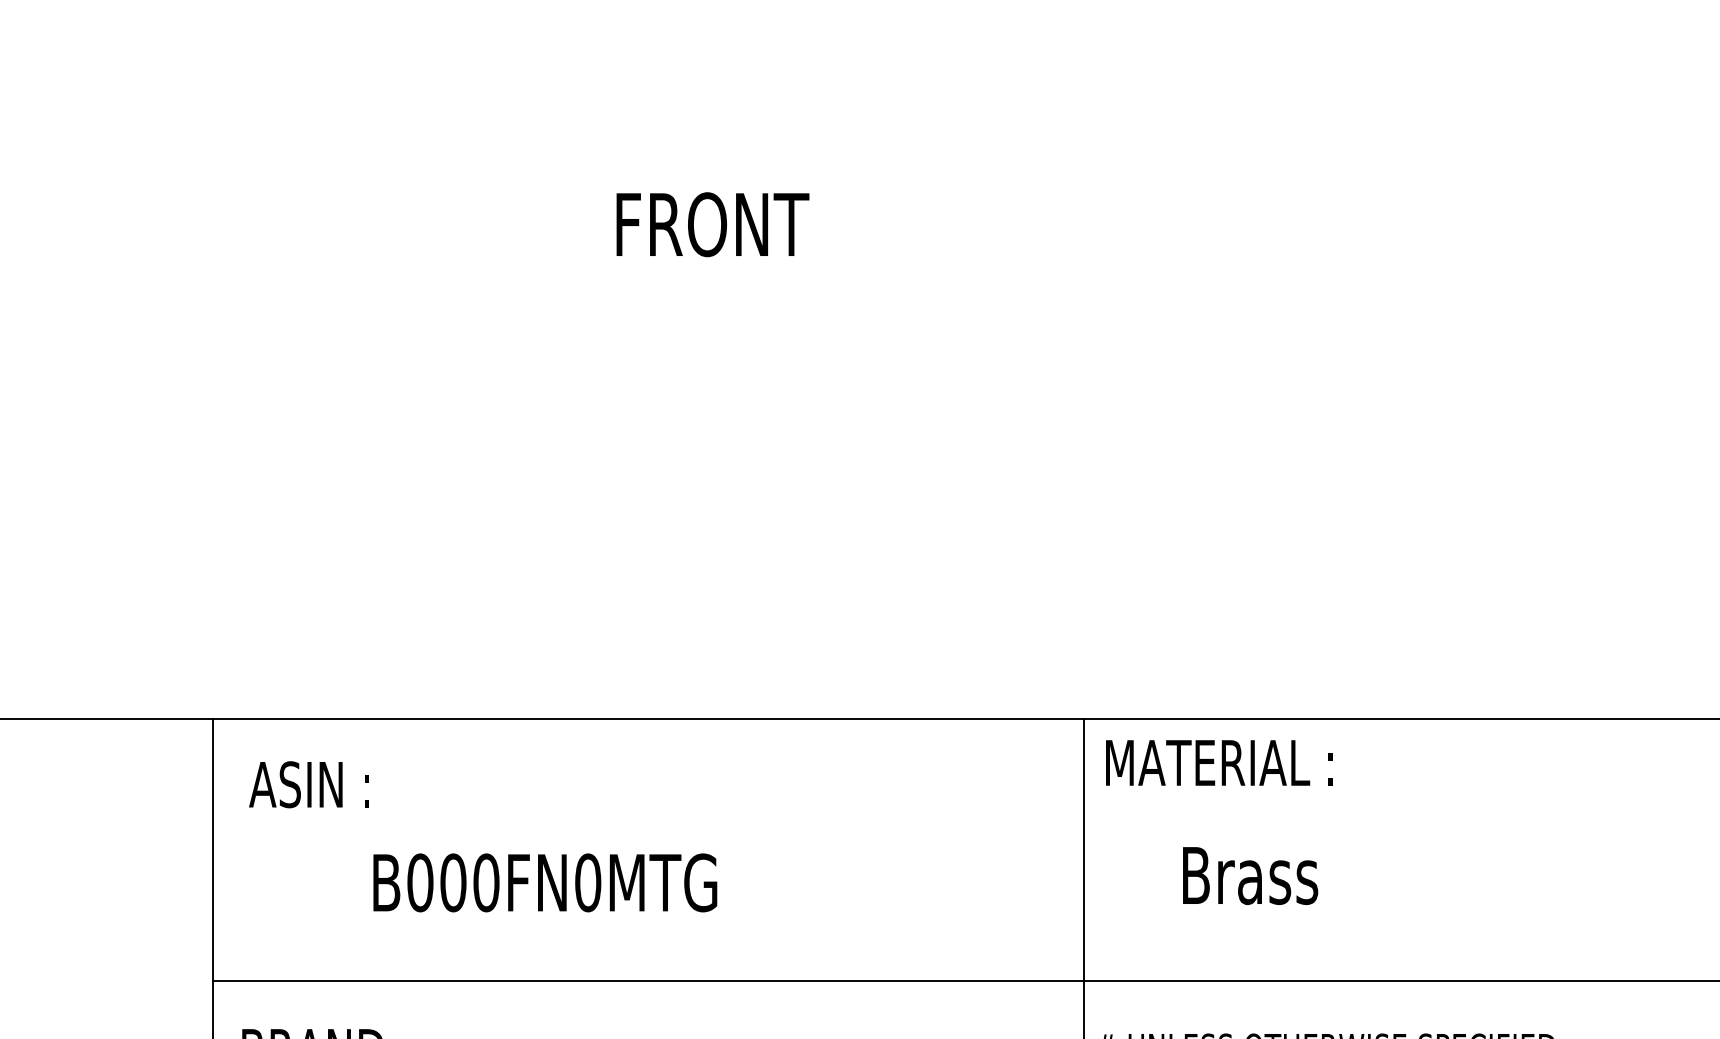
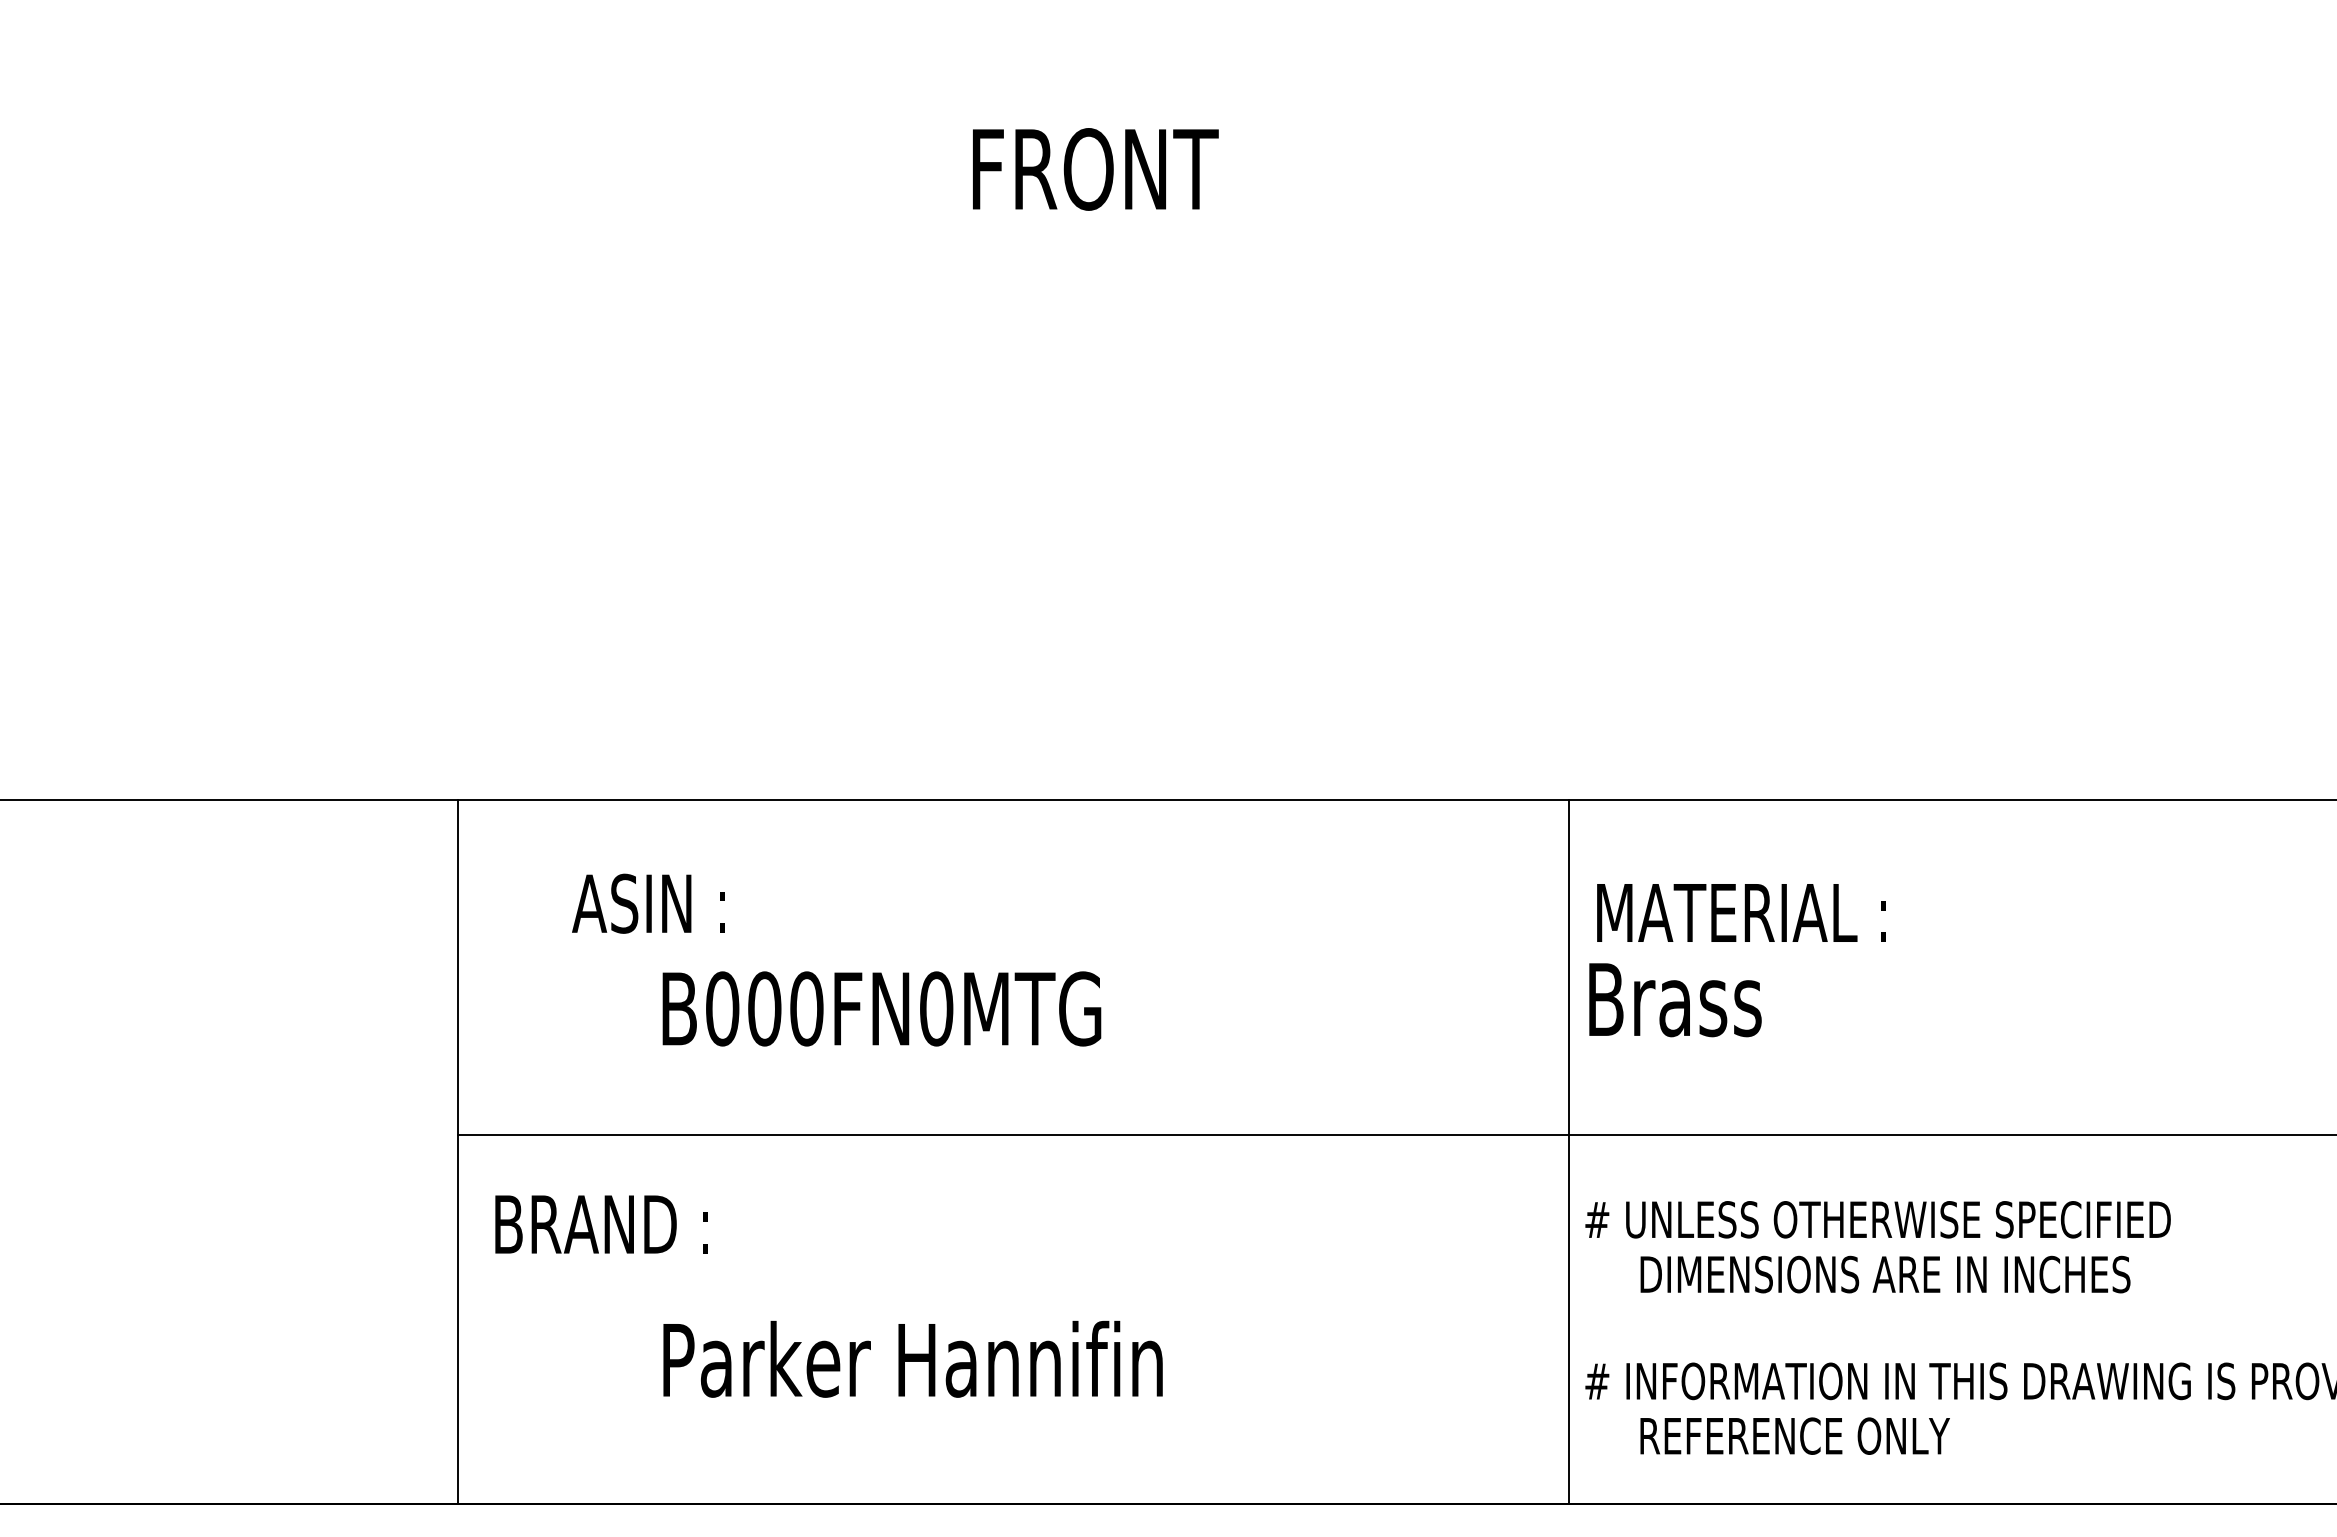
text: (1219, 762) -> (1741, 912), moved
text: (308, 784) -> (648, 903), moved
text: (1250, 876) -> (1675, 1000), moved

